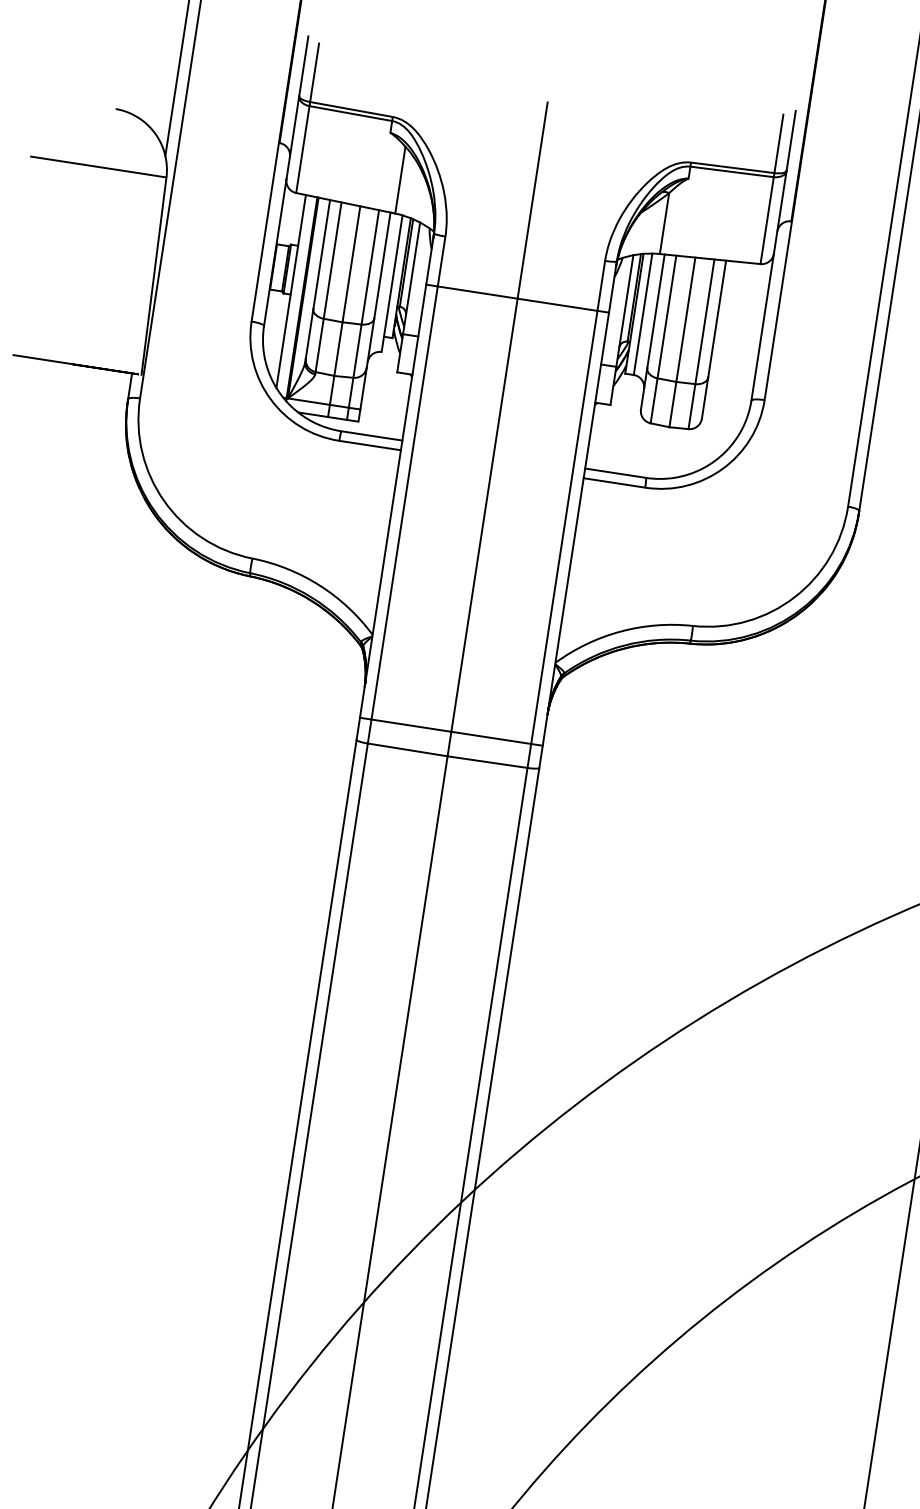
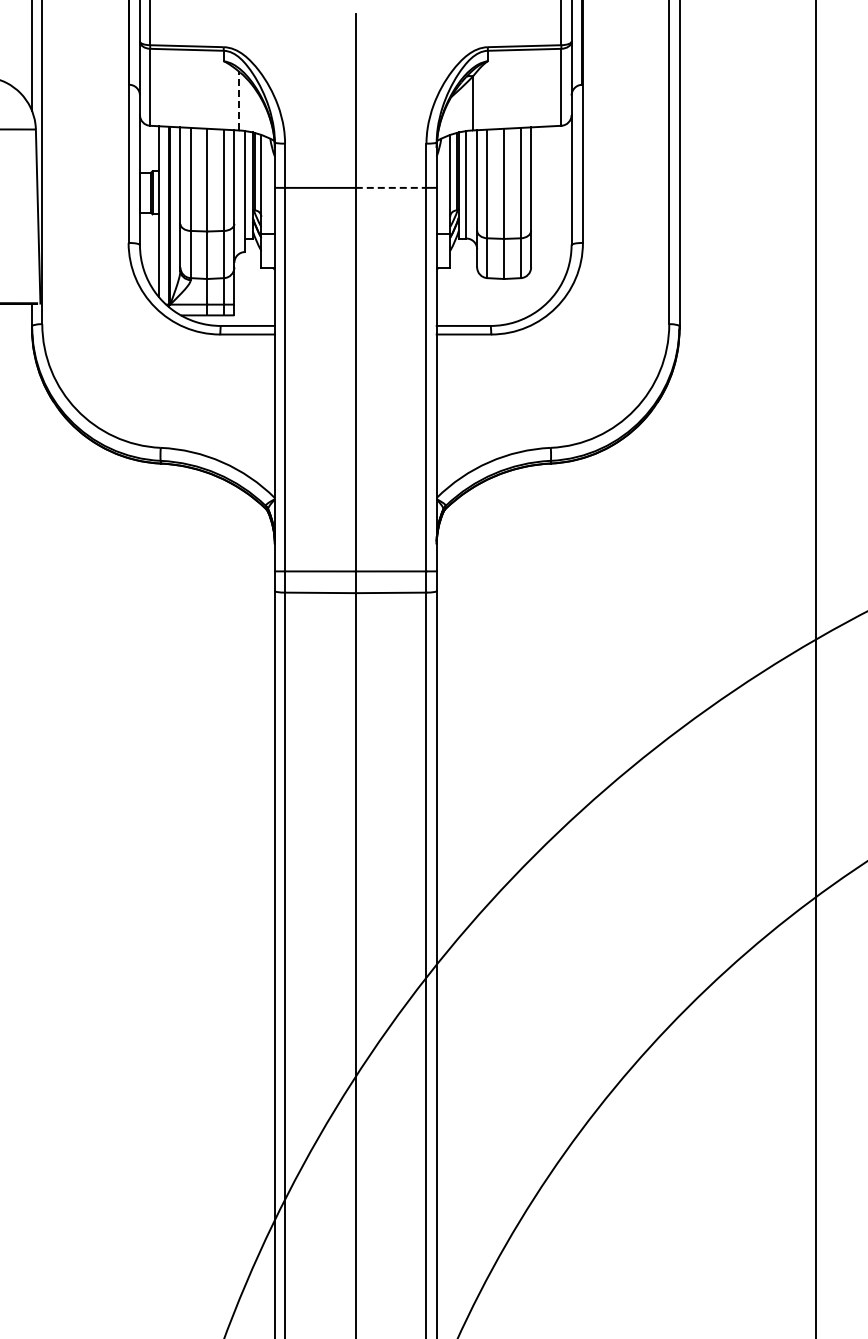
line: (400, 179) -> (238, 100), solid -> dashed
line: (558, 304) -> (391, 187), solid -> dashed

